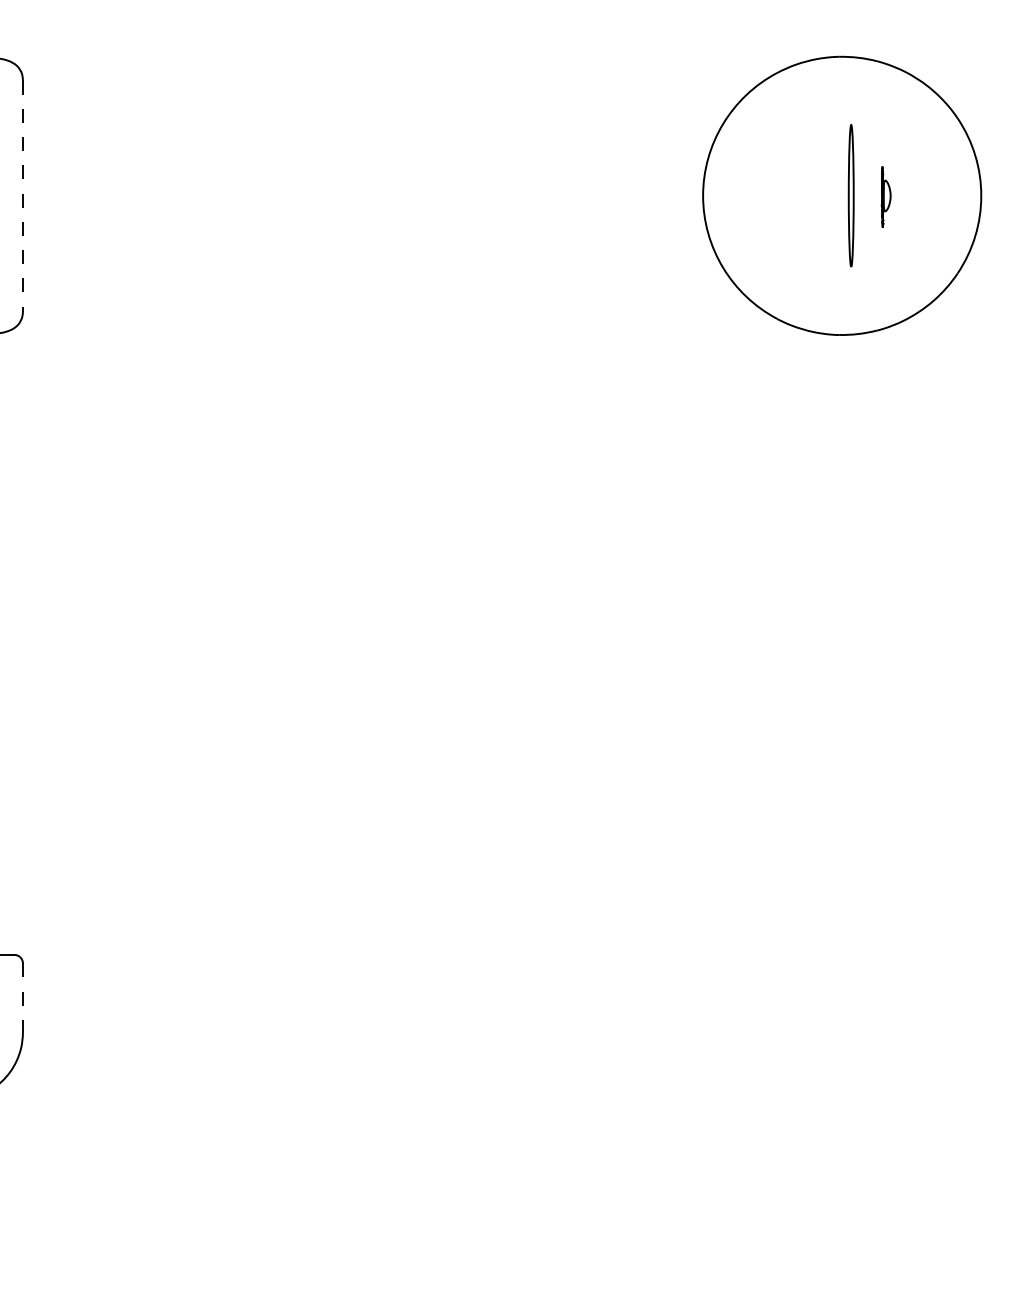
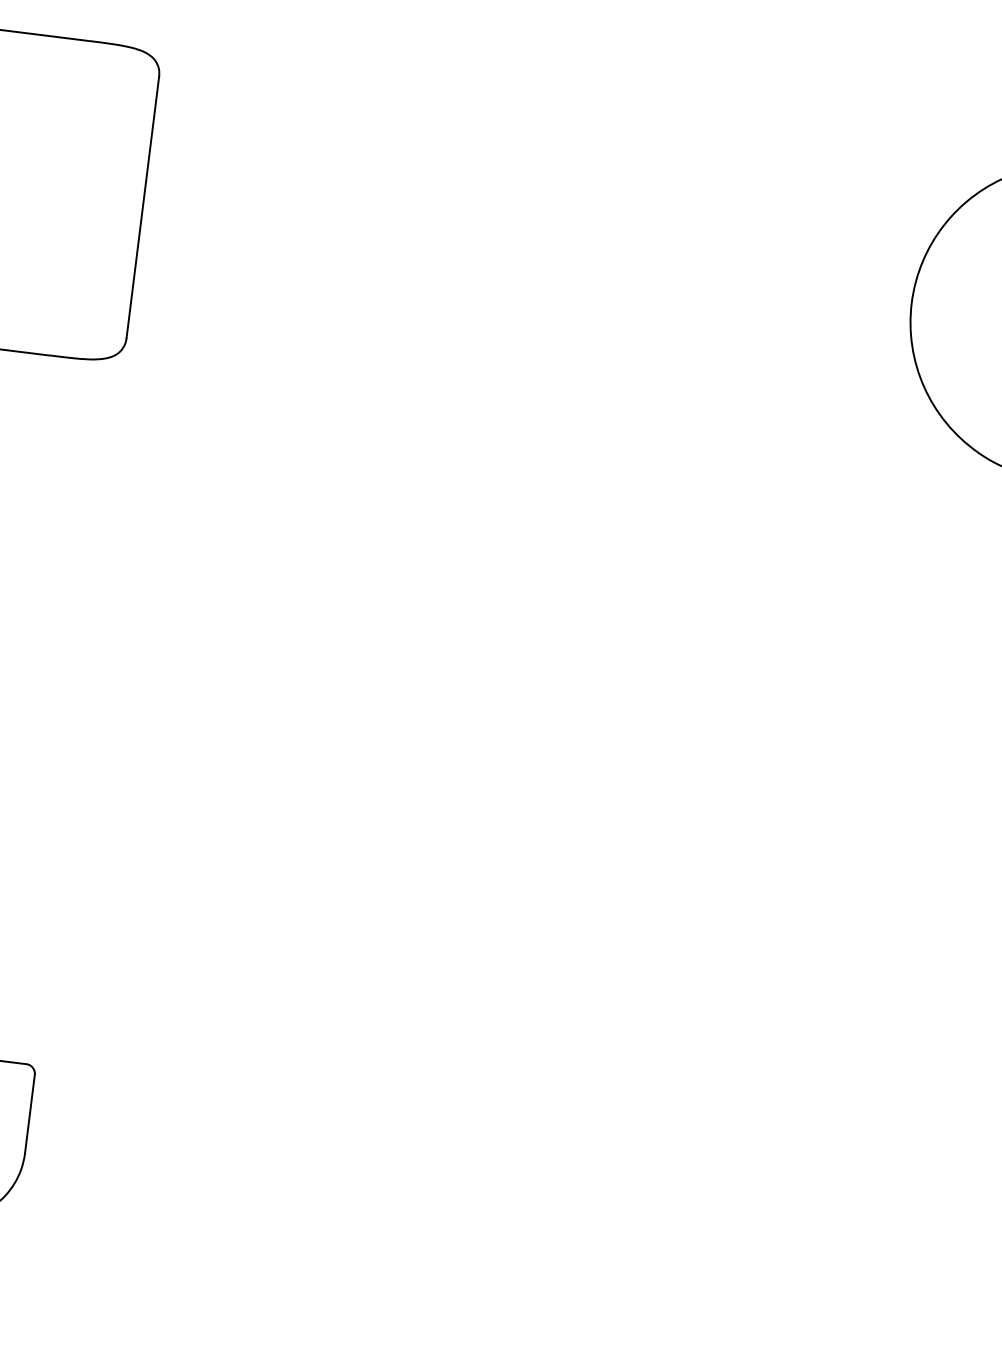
line: (22, 195) -> (142, 206), dashed -> solid
line: (22, 998) -> (29, 1114), dashed -> solid

